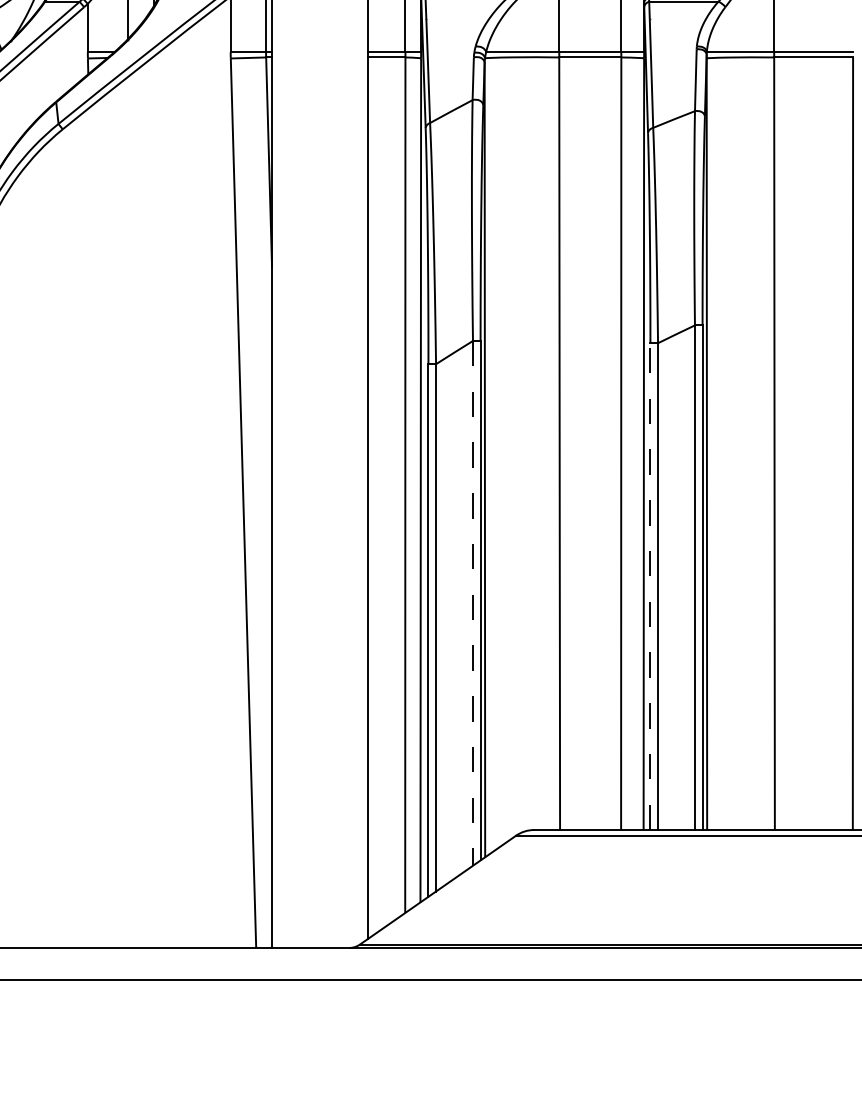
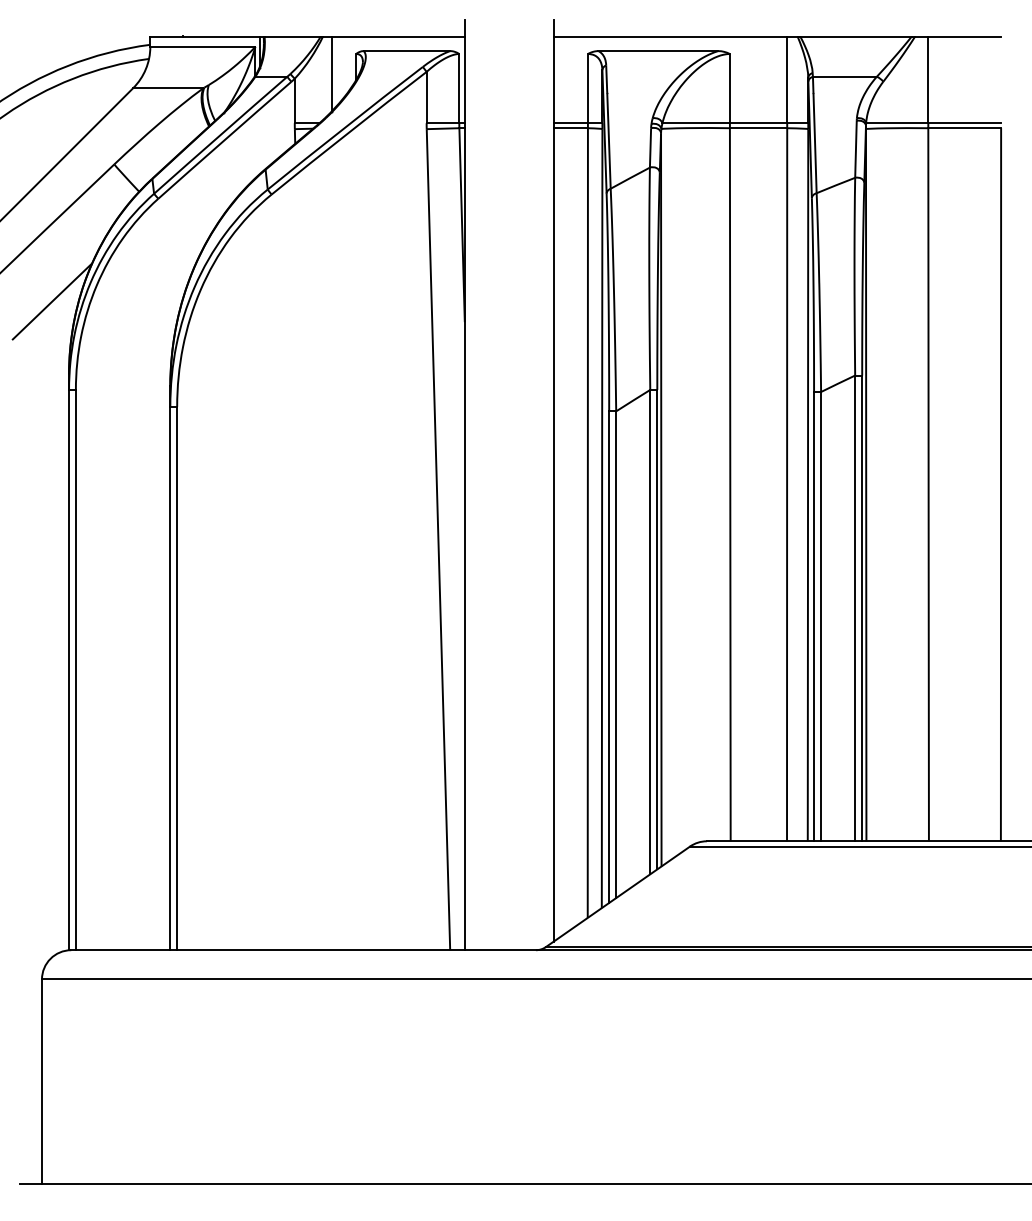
line: (650, 586) -> (814, 616), dashed -> solid
line: (473, 603) -> (650, 632), dashed -> solid

